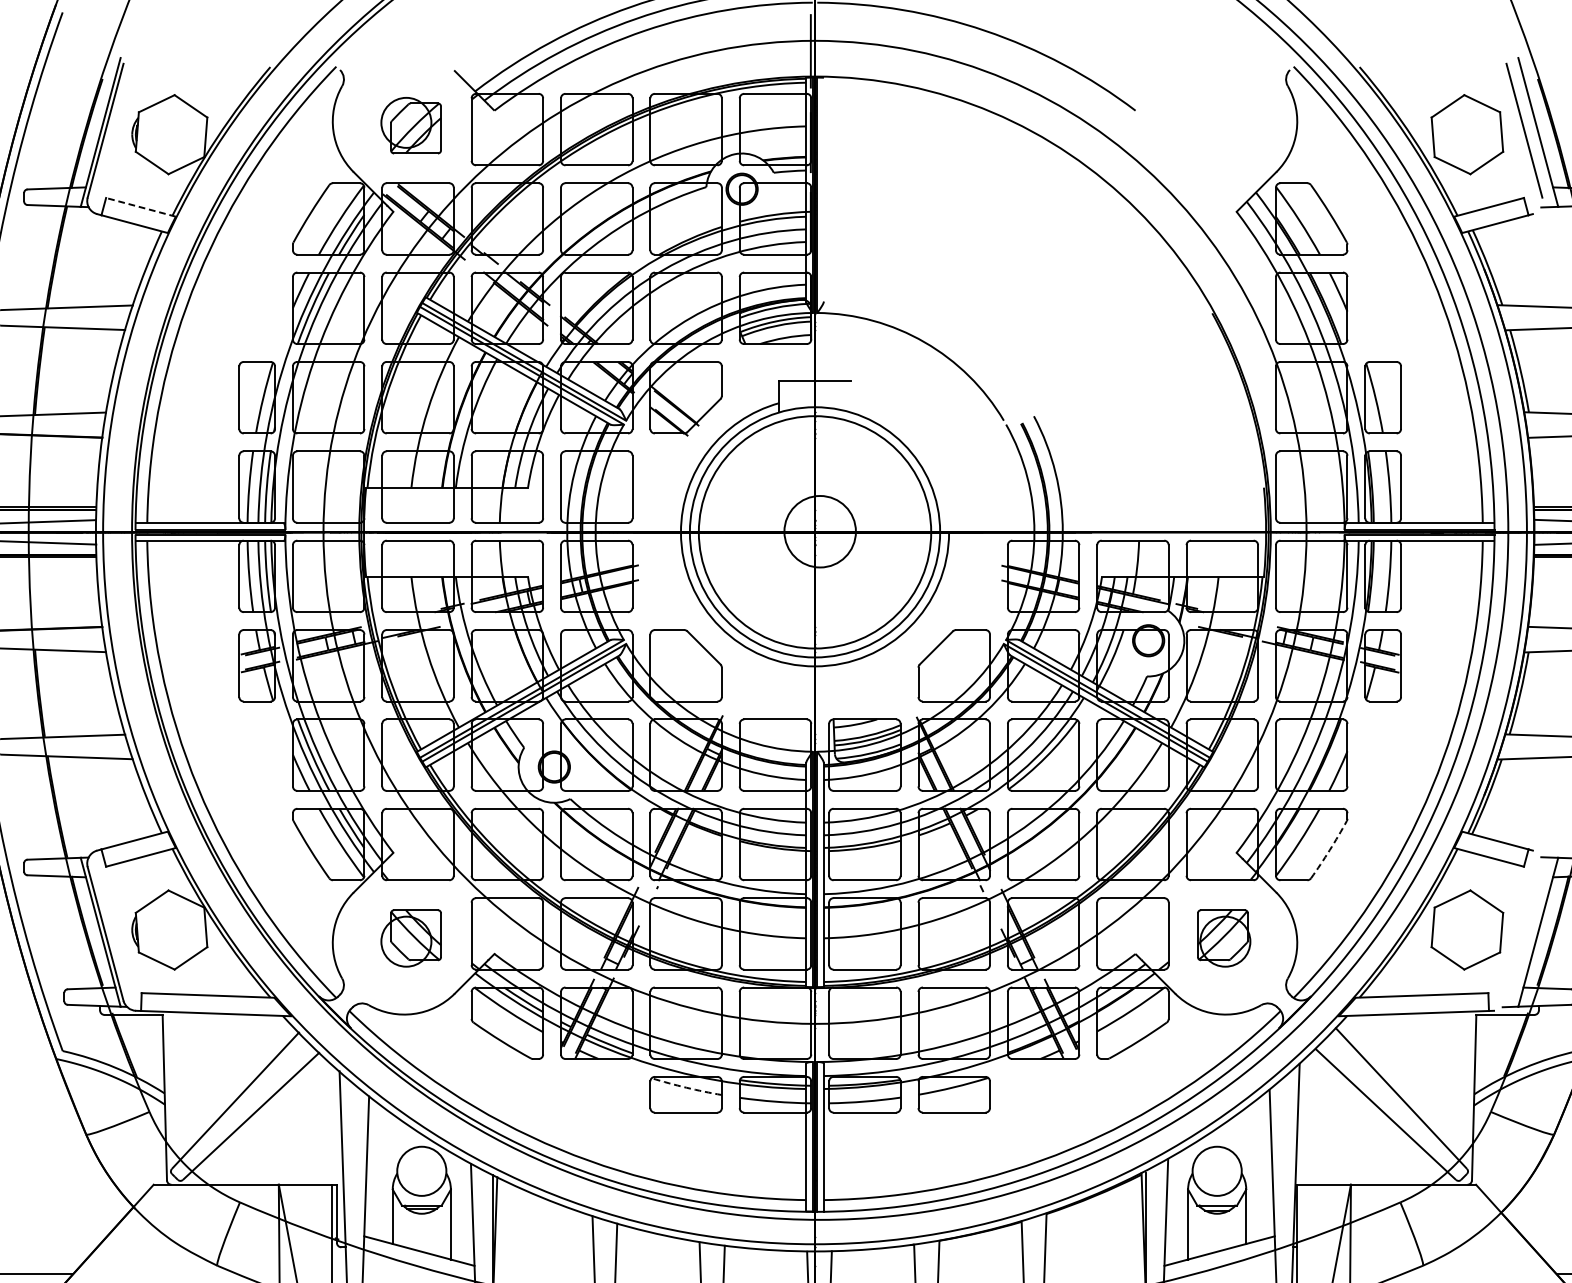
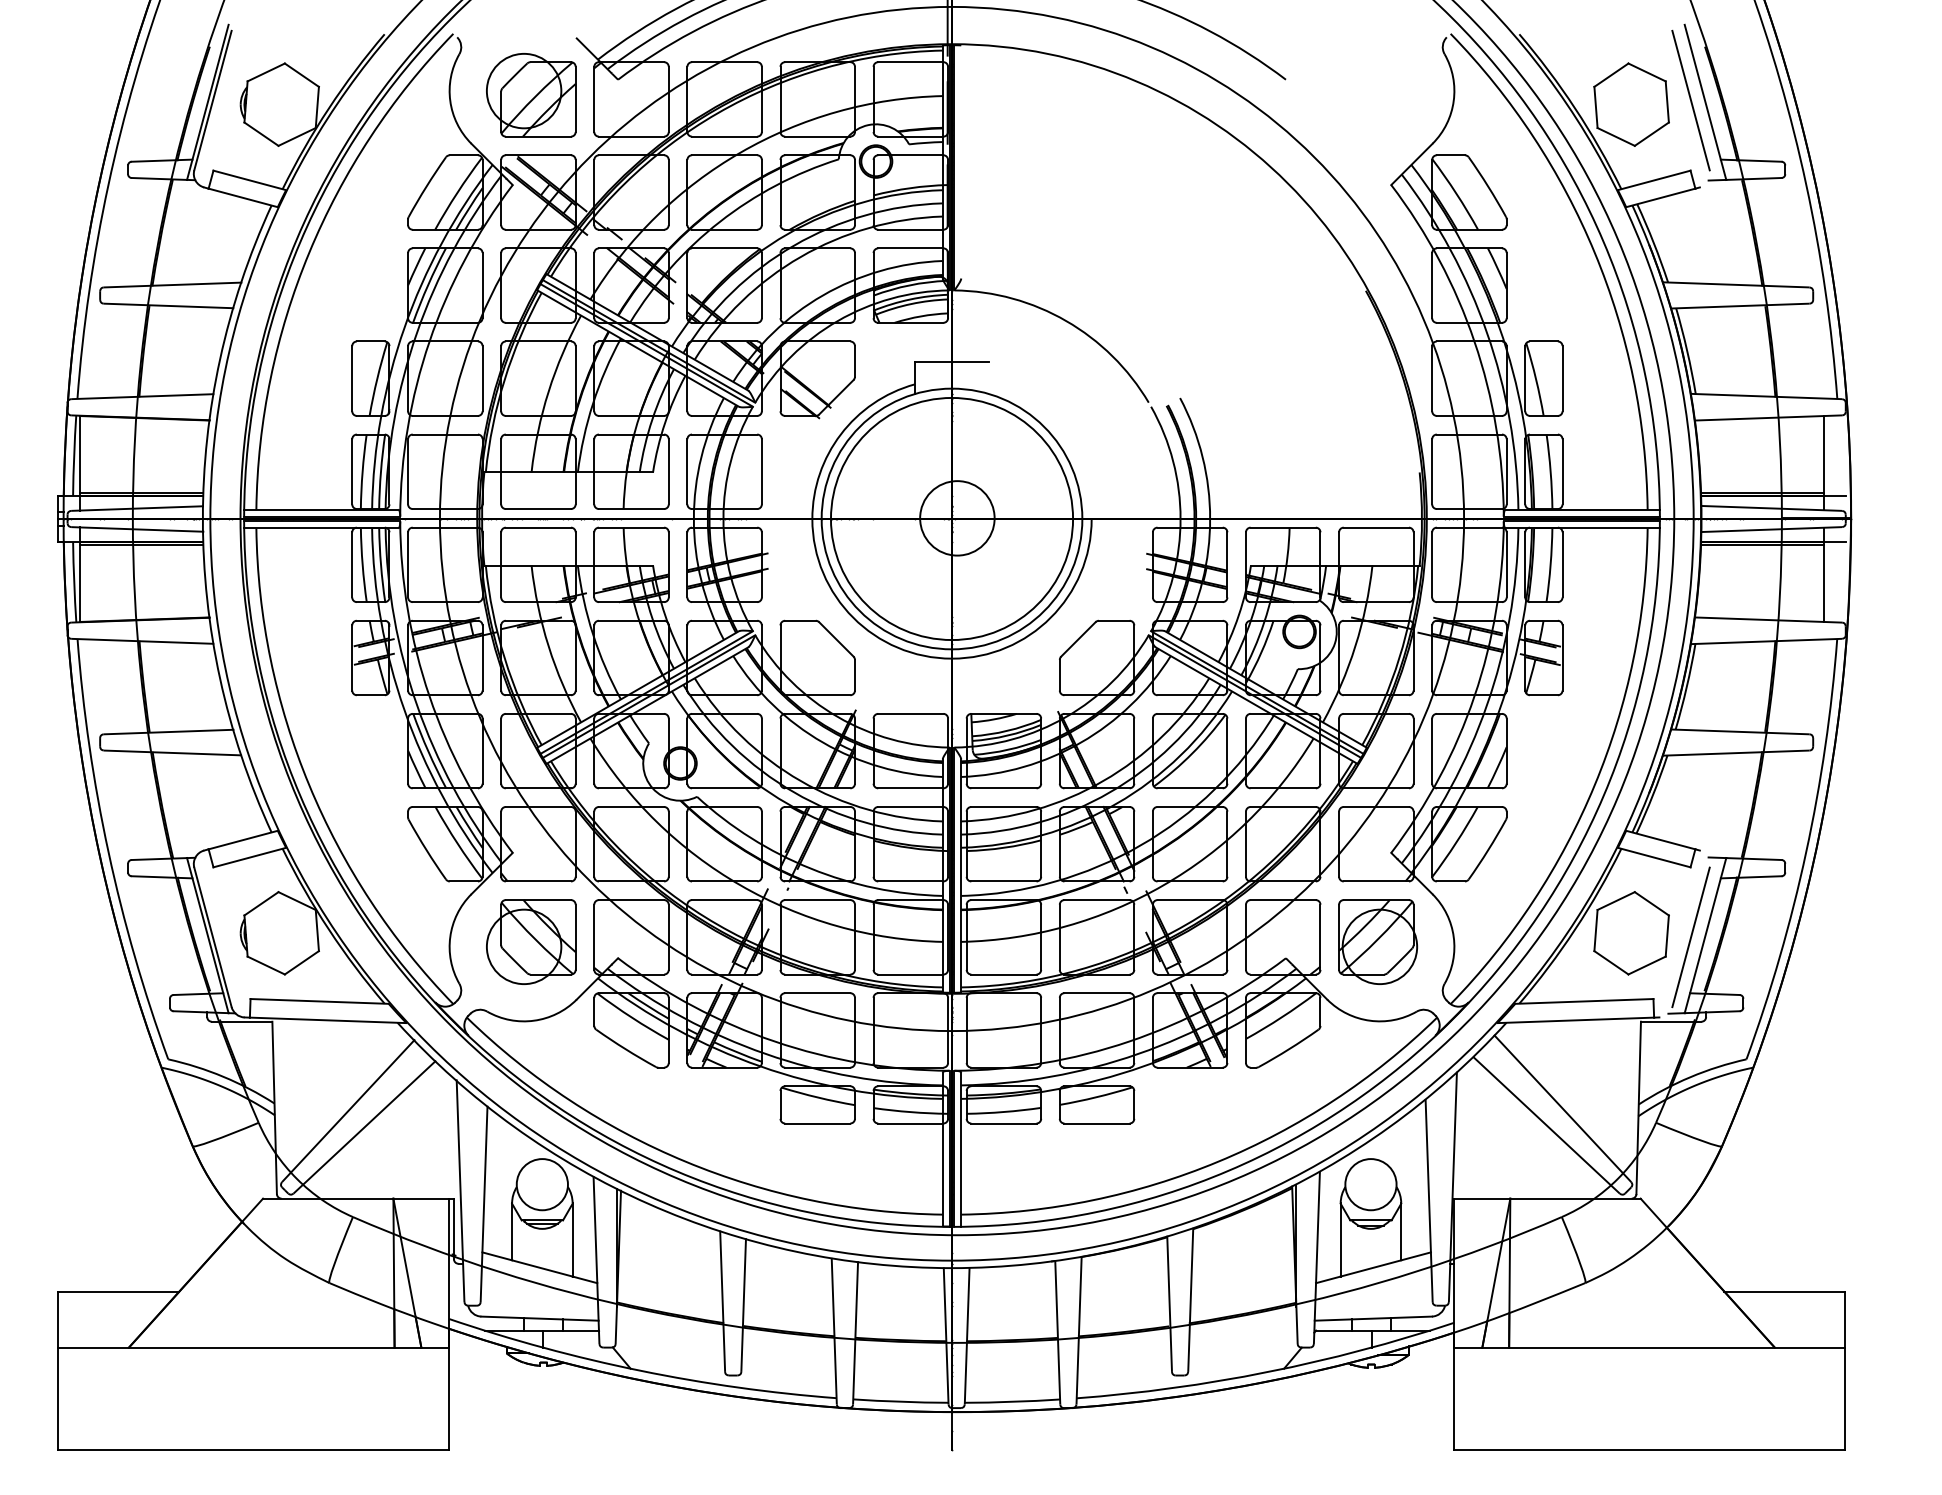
part: (411, 125) -> (531, 95), size x1.43
line: (140, 207) -> (249, 180), dashed -> solid
arc: (1330, 850) -> (1488, 850), dashed -> solid
line: (1523, 934) -> (1690, 937), added
part: (411, 937) -> (531, 941), size x1.43
part: (1224, 937) -> (1378, 941), size x1.43
arc: (686, 1087) -> (818, 1097), dashed -> solid

